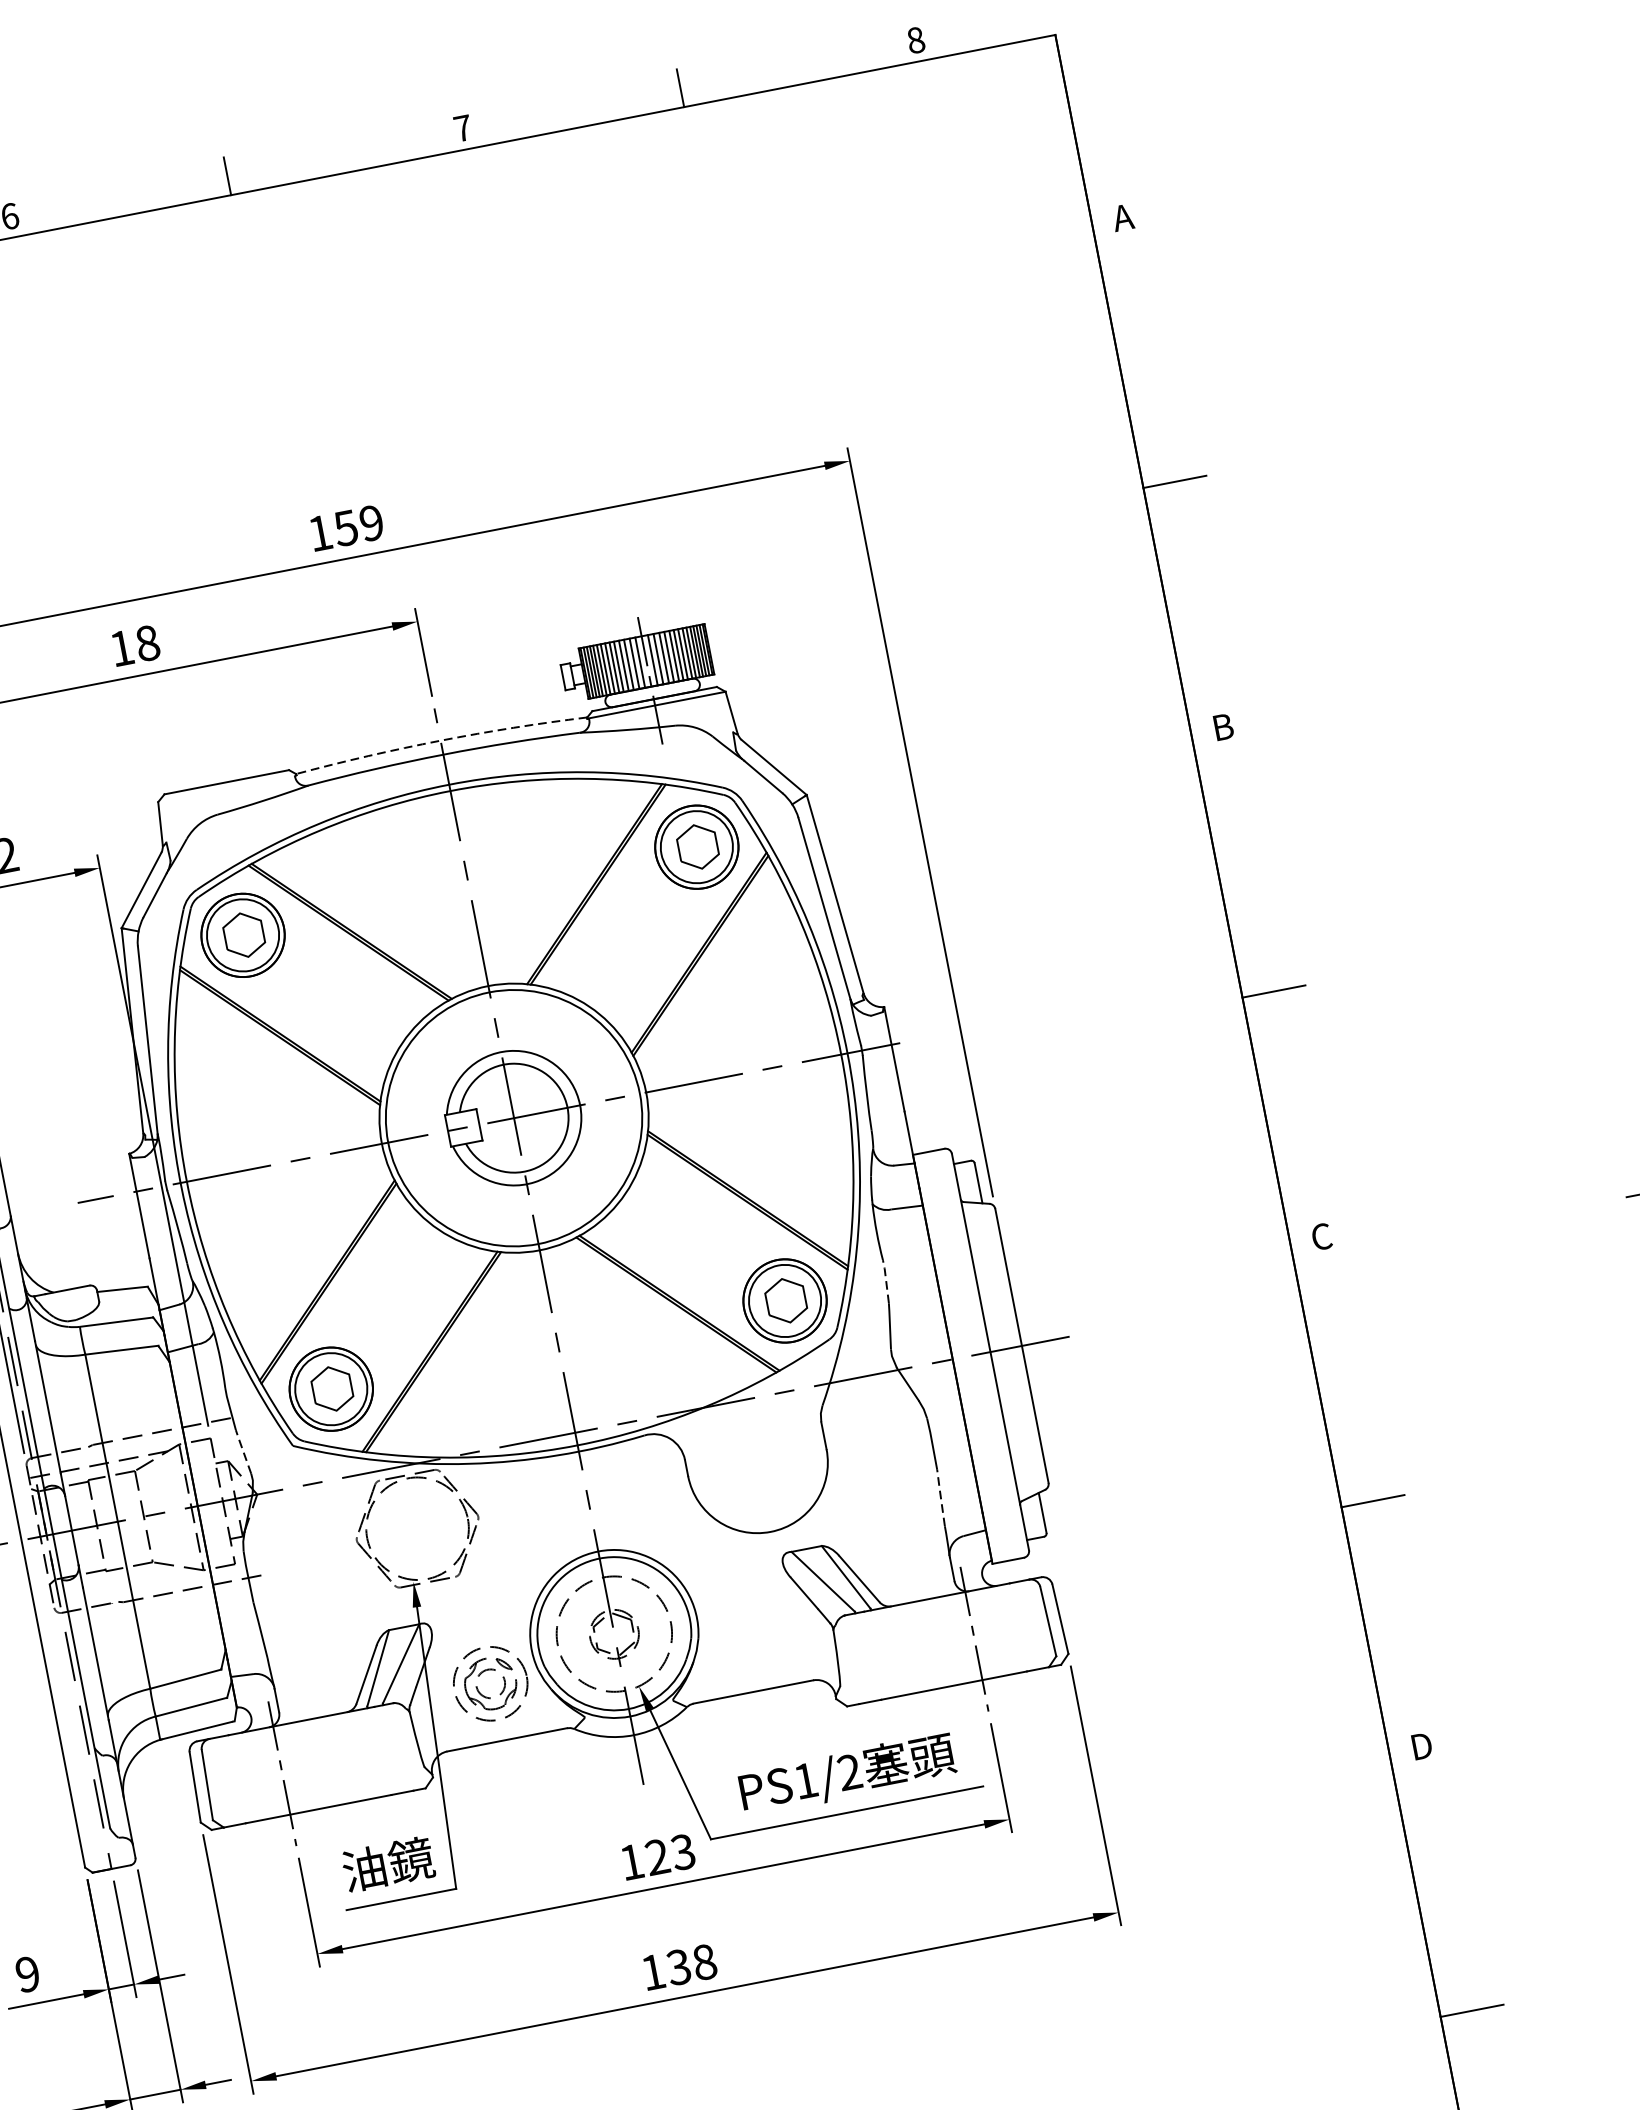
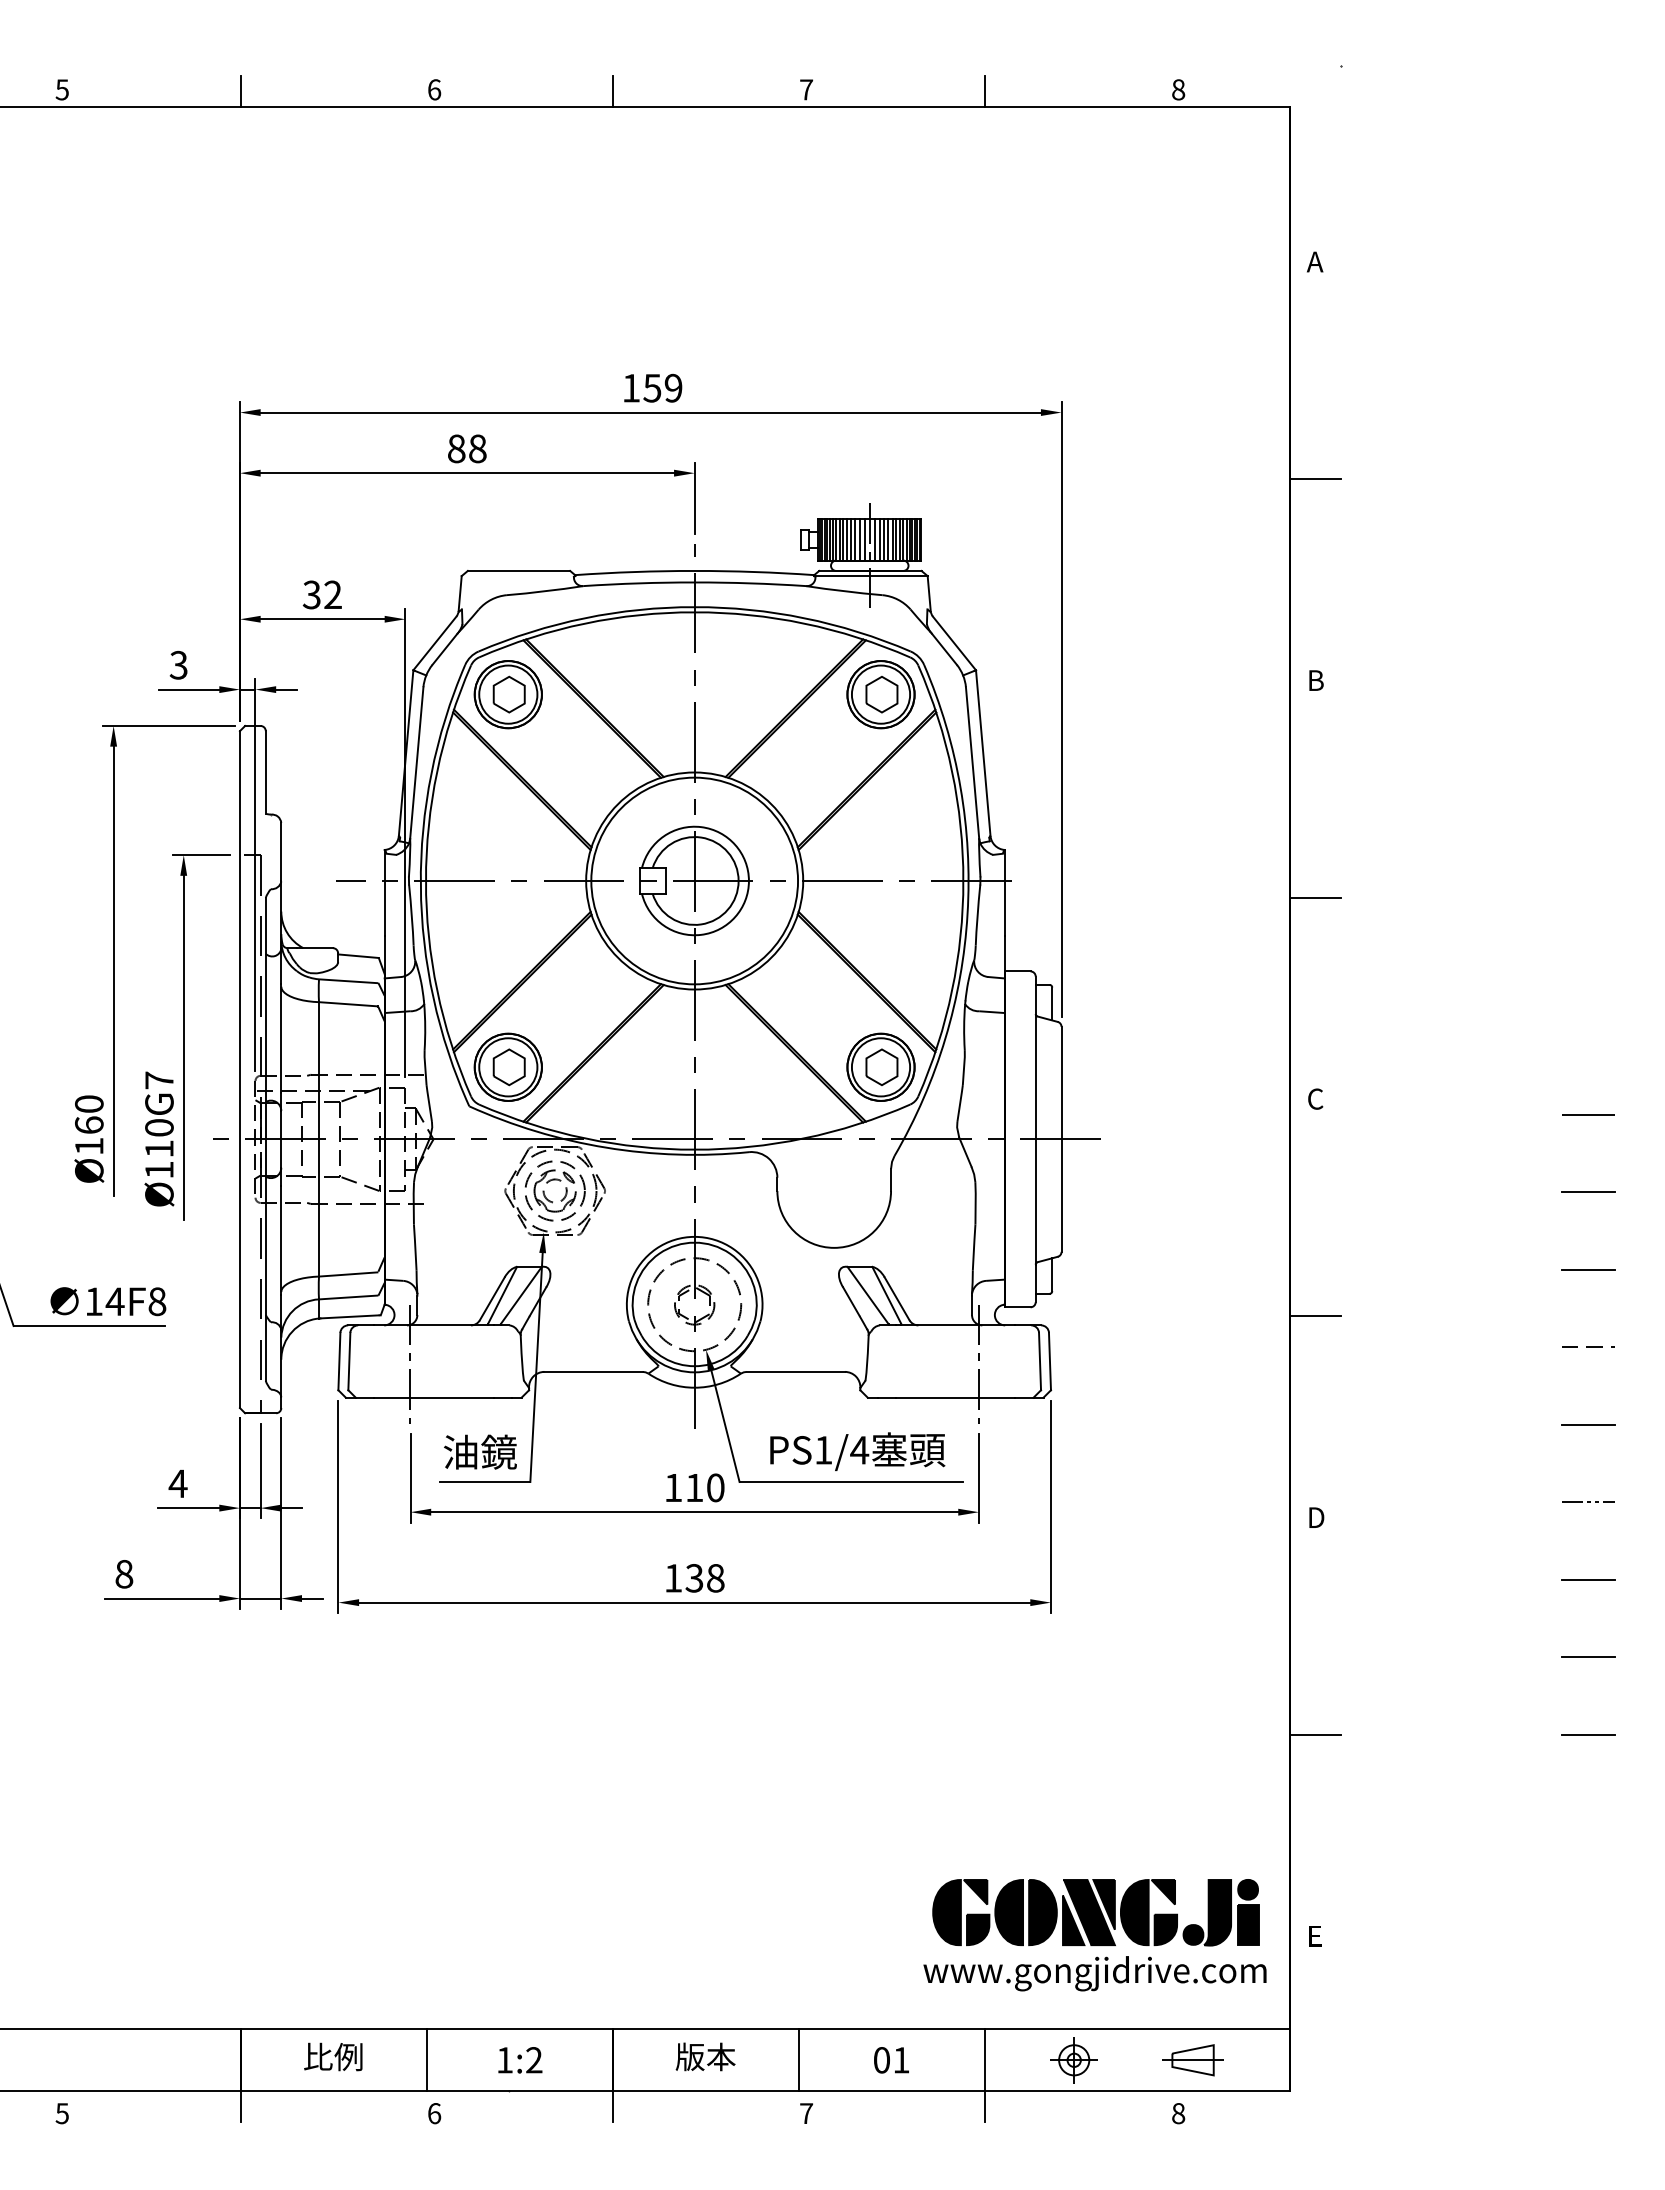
text: (121, 647) -> (456, 448), 18 -> 88
arc: (440, 740) -> (694, 570), dashed -> solid
line: (886, 1280) -> (964, 1066), dashed -> solid
line: (243, 1450) -> (429, 1102), dashed -> solid
line: (941, 1497) -> (974, 1246), dashed -> solid
part: (493, 1671) -> (559, 1181), moved
text: (849, 1772) -> (859, 1450), PS1/2 -> PS1/4
text: (669, 1854) -> (704, 1487), 123 -> 110
text: (26, 1974) -> (177, 1483), 9 -> 4

